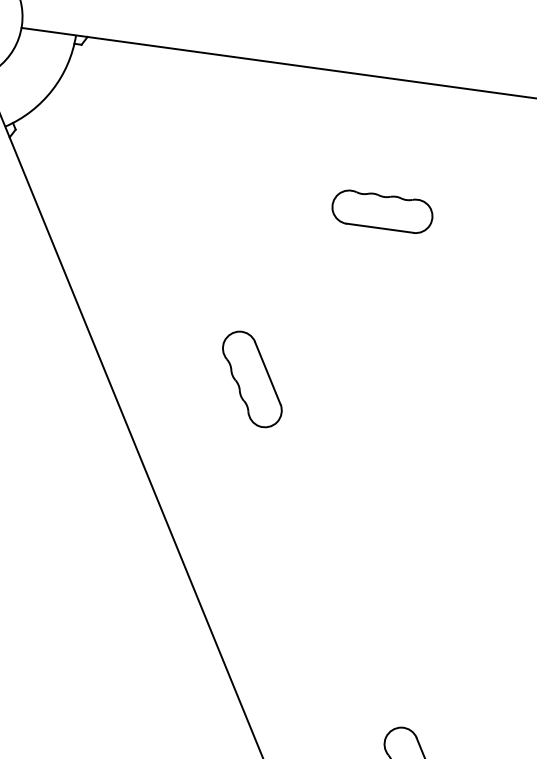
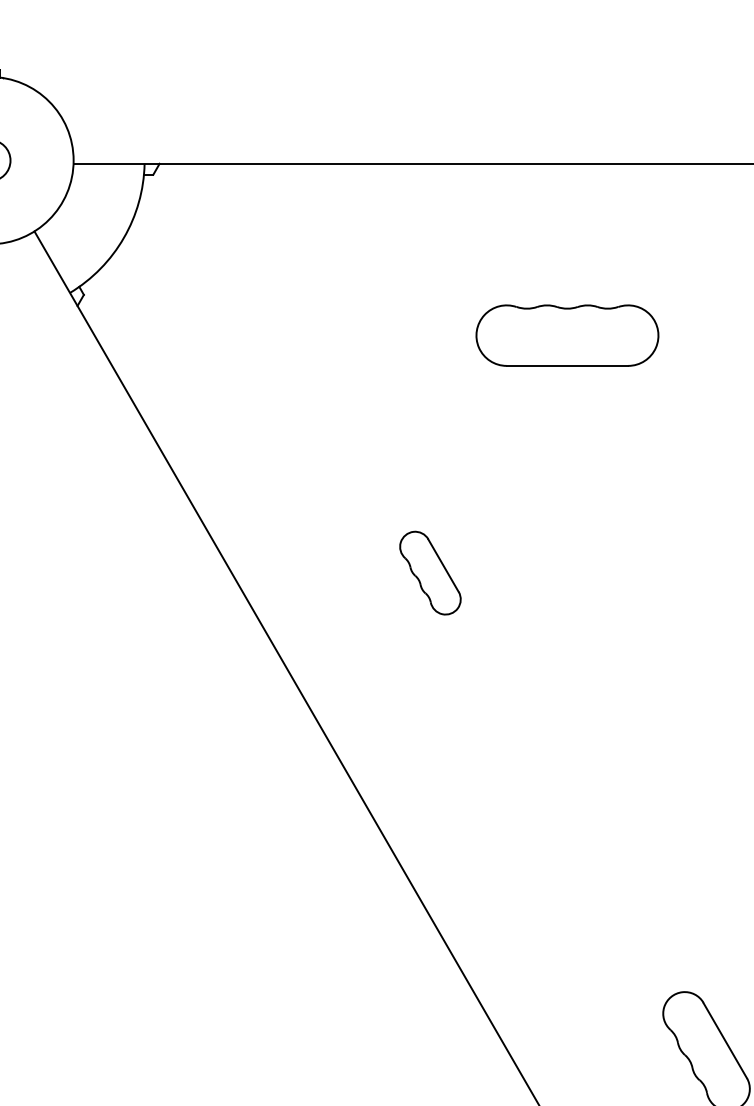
part: (382, 211) -> (567, 335), size x1.4
part: (252, 379) -> (430, 573), size x0.7

